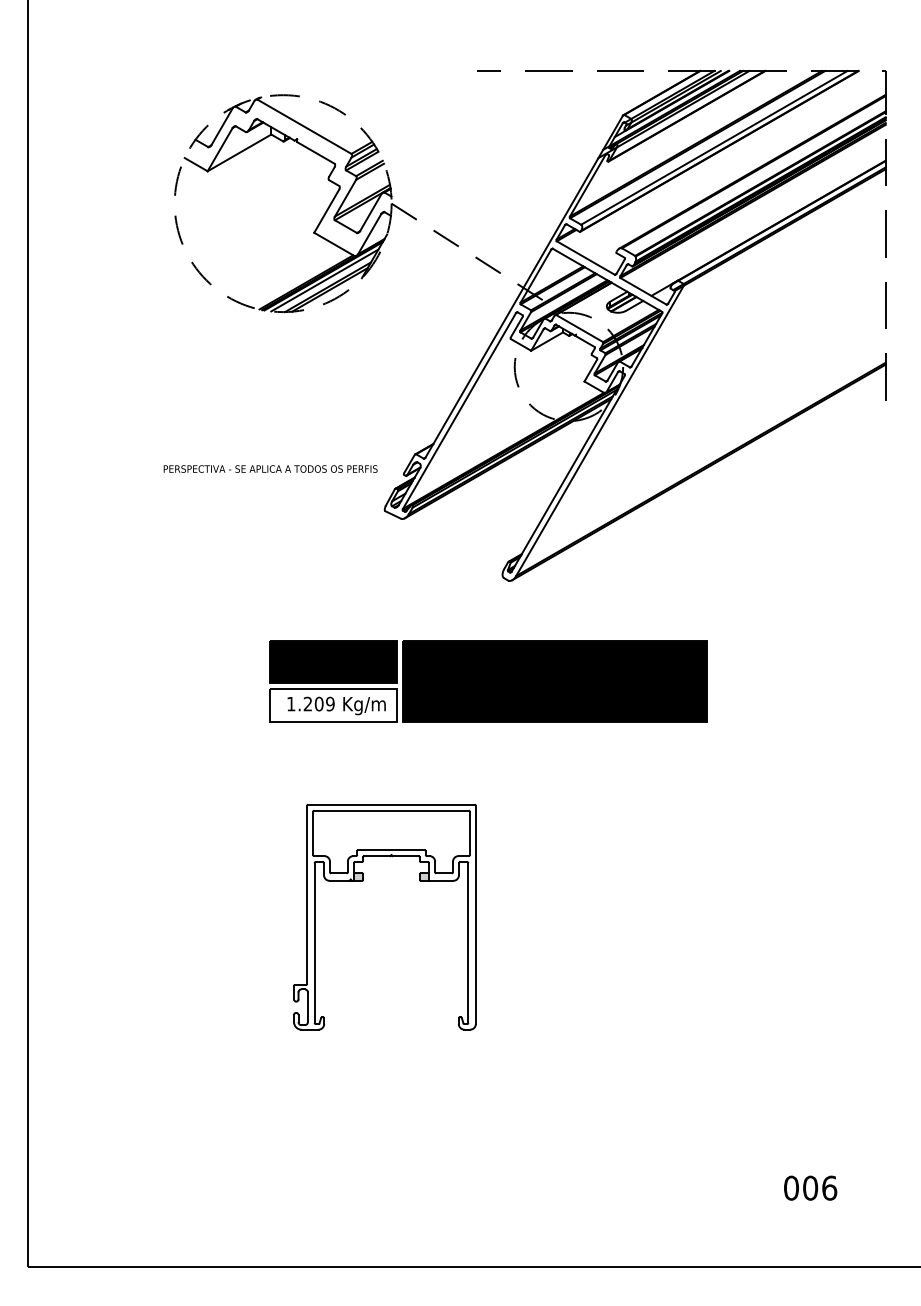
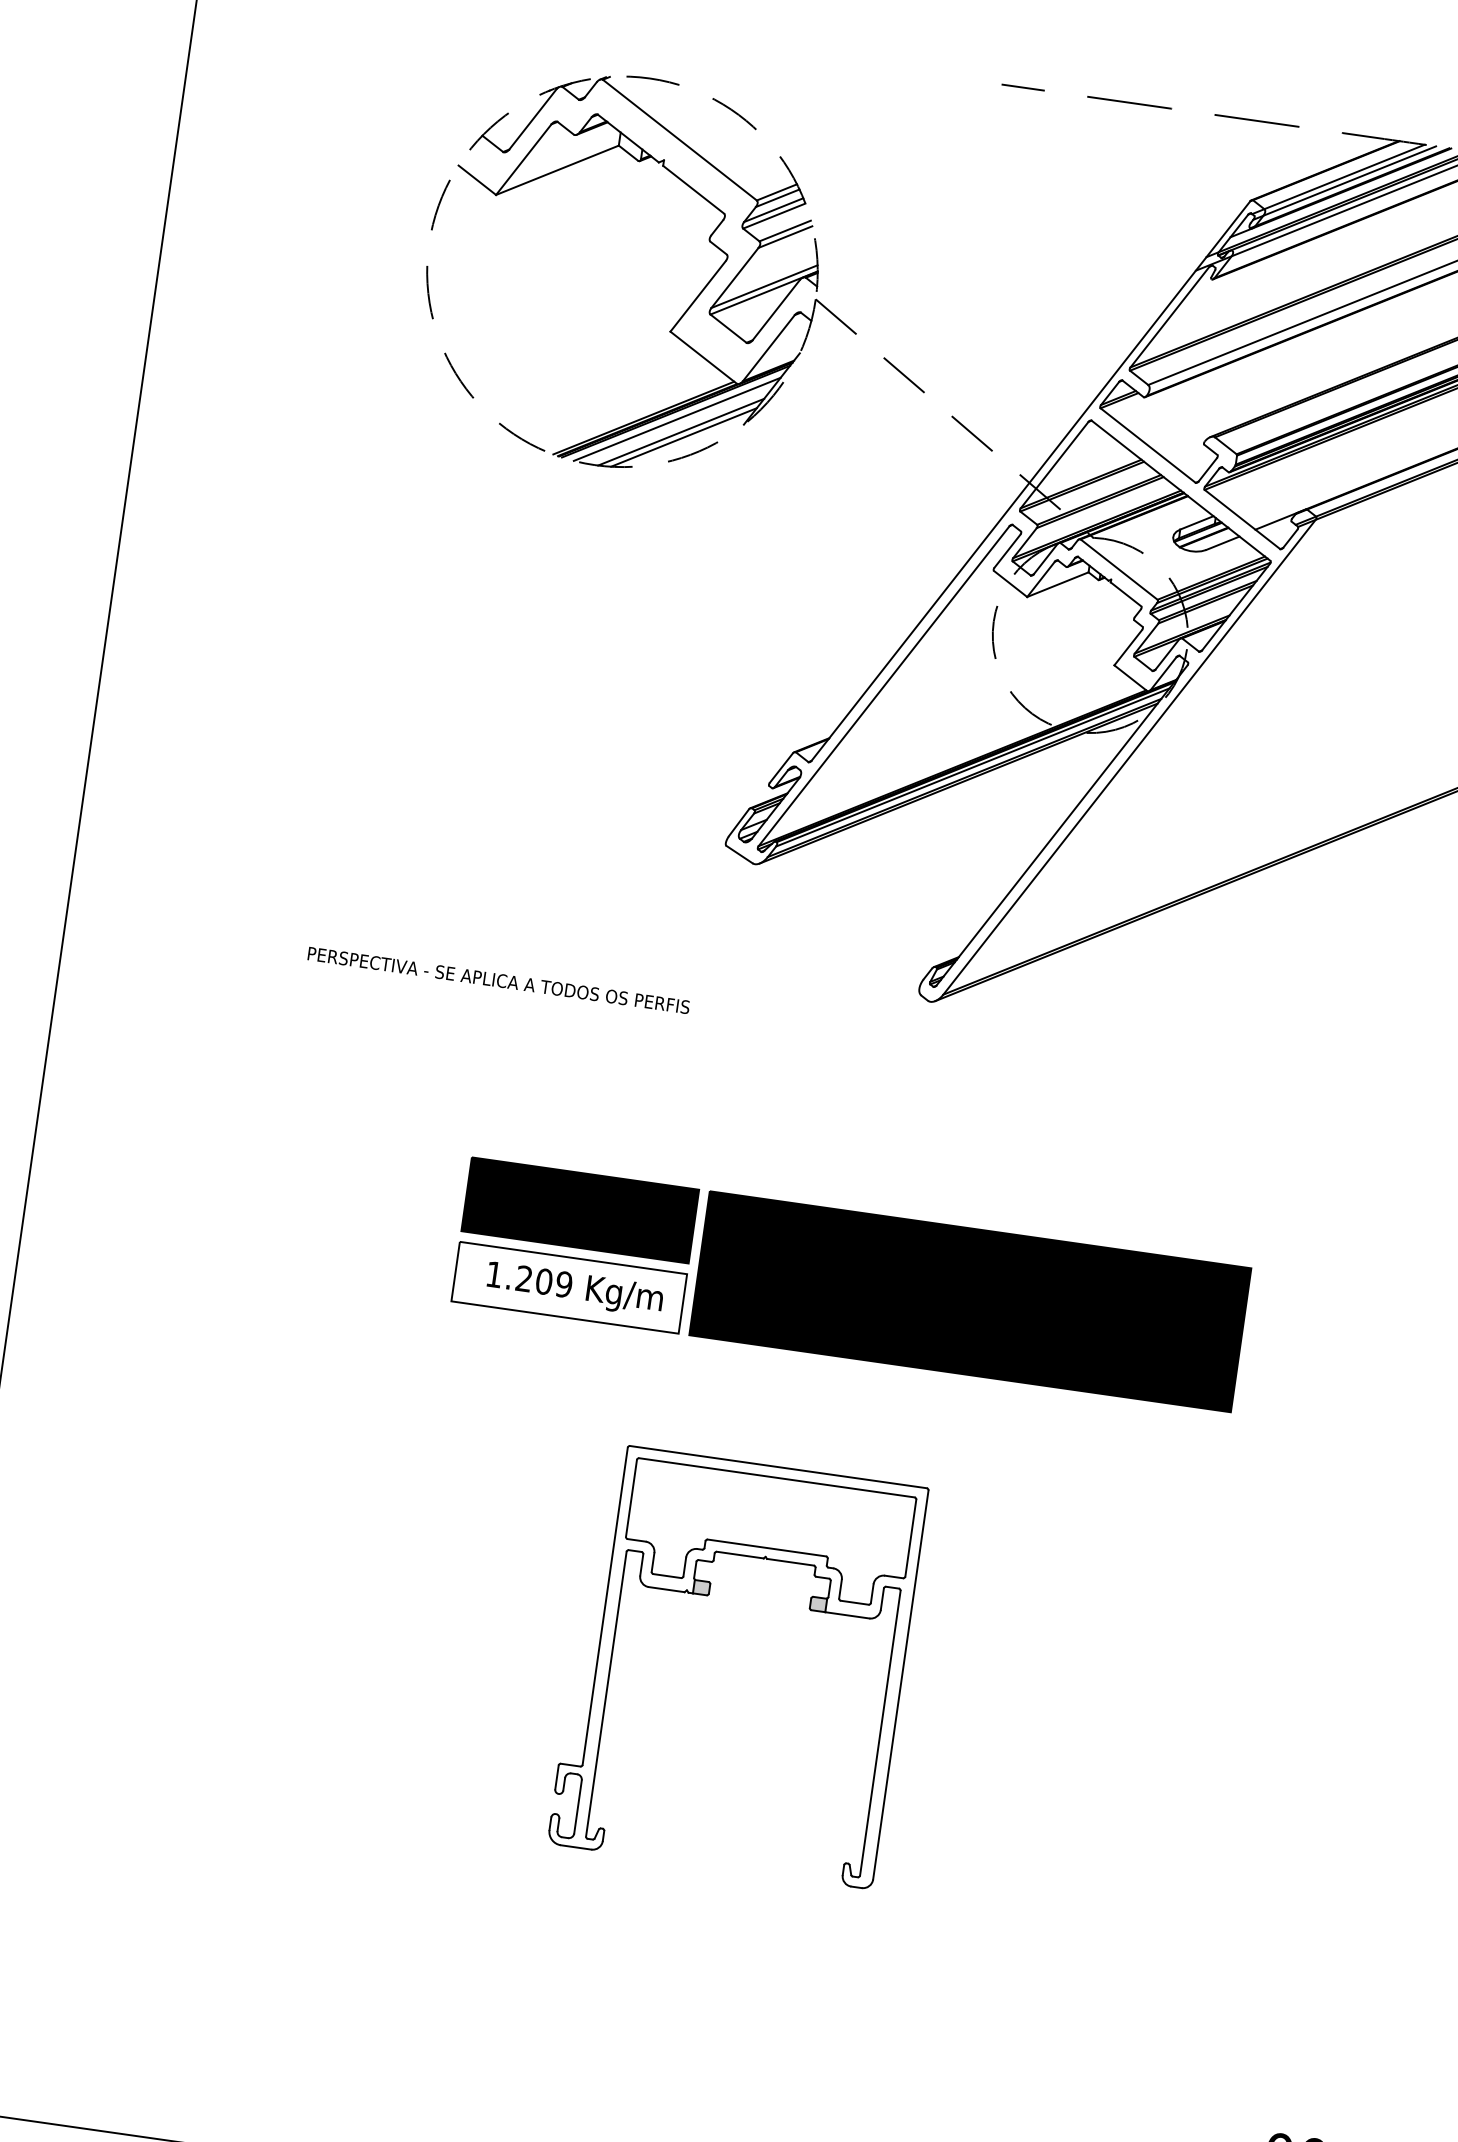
text: (270, 468) -> (498, 979), moved
part: (488, 681) -> (851, 1284), moved
part: (363, 881) -> (709, 1596), moved

